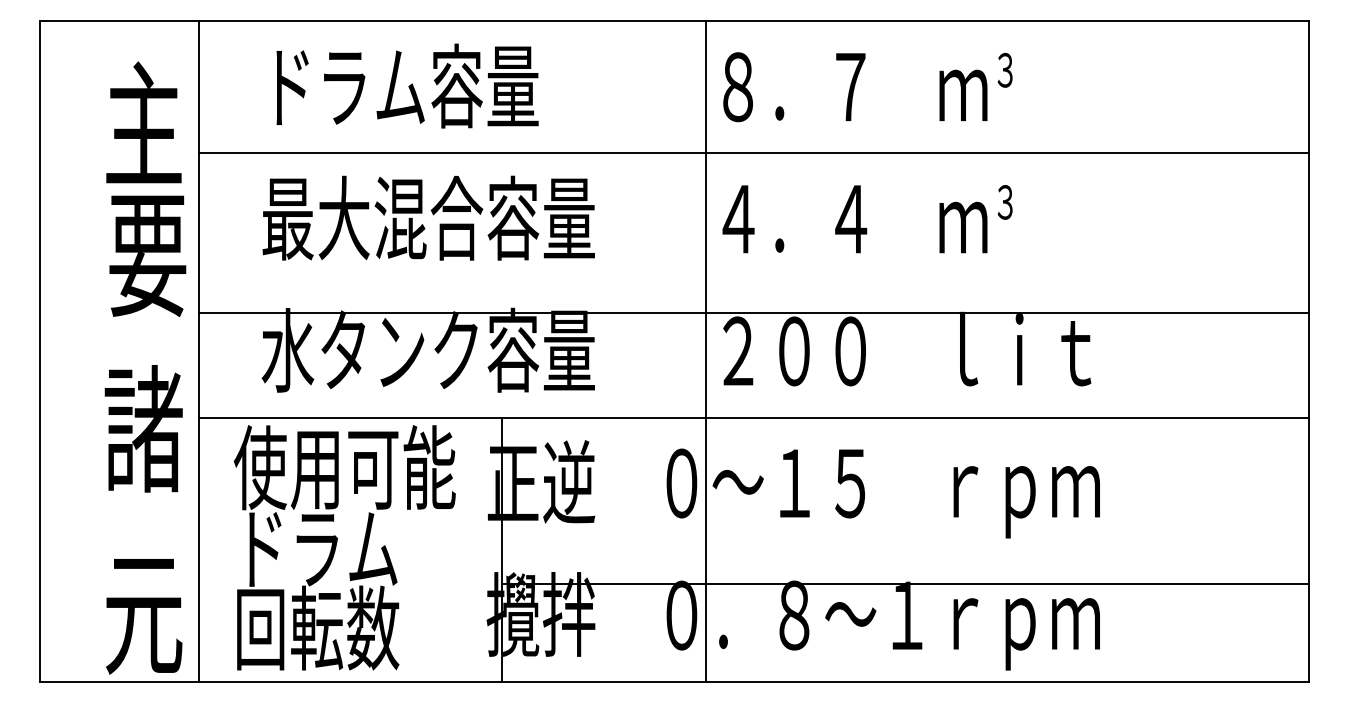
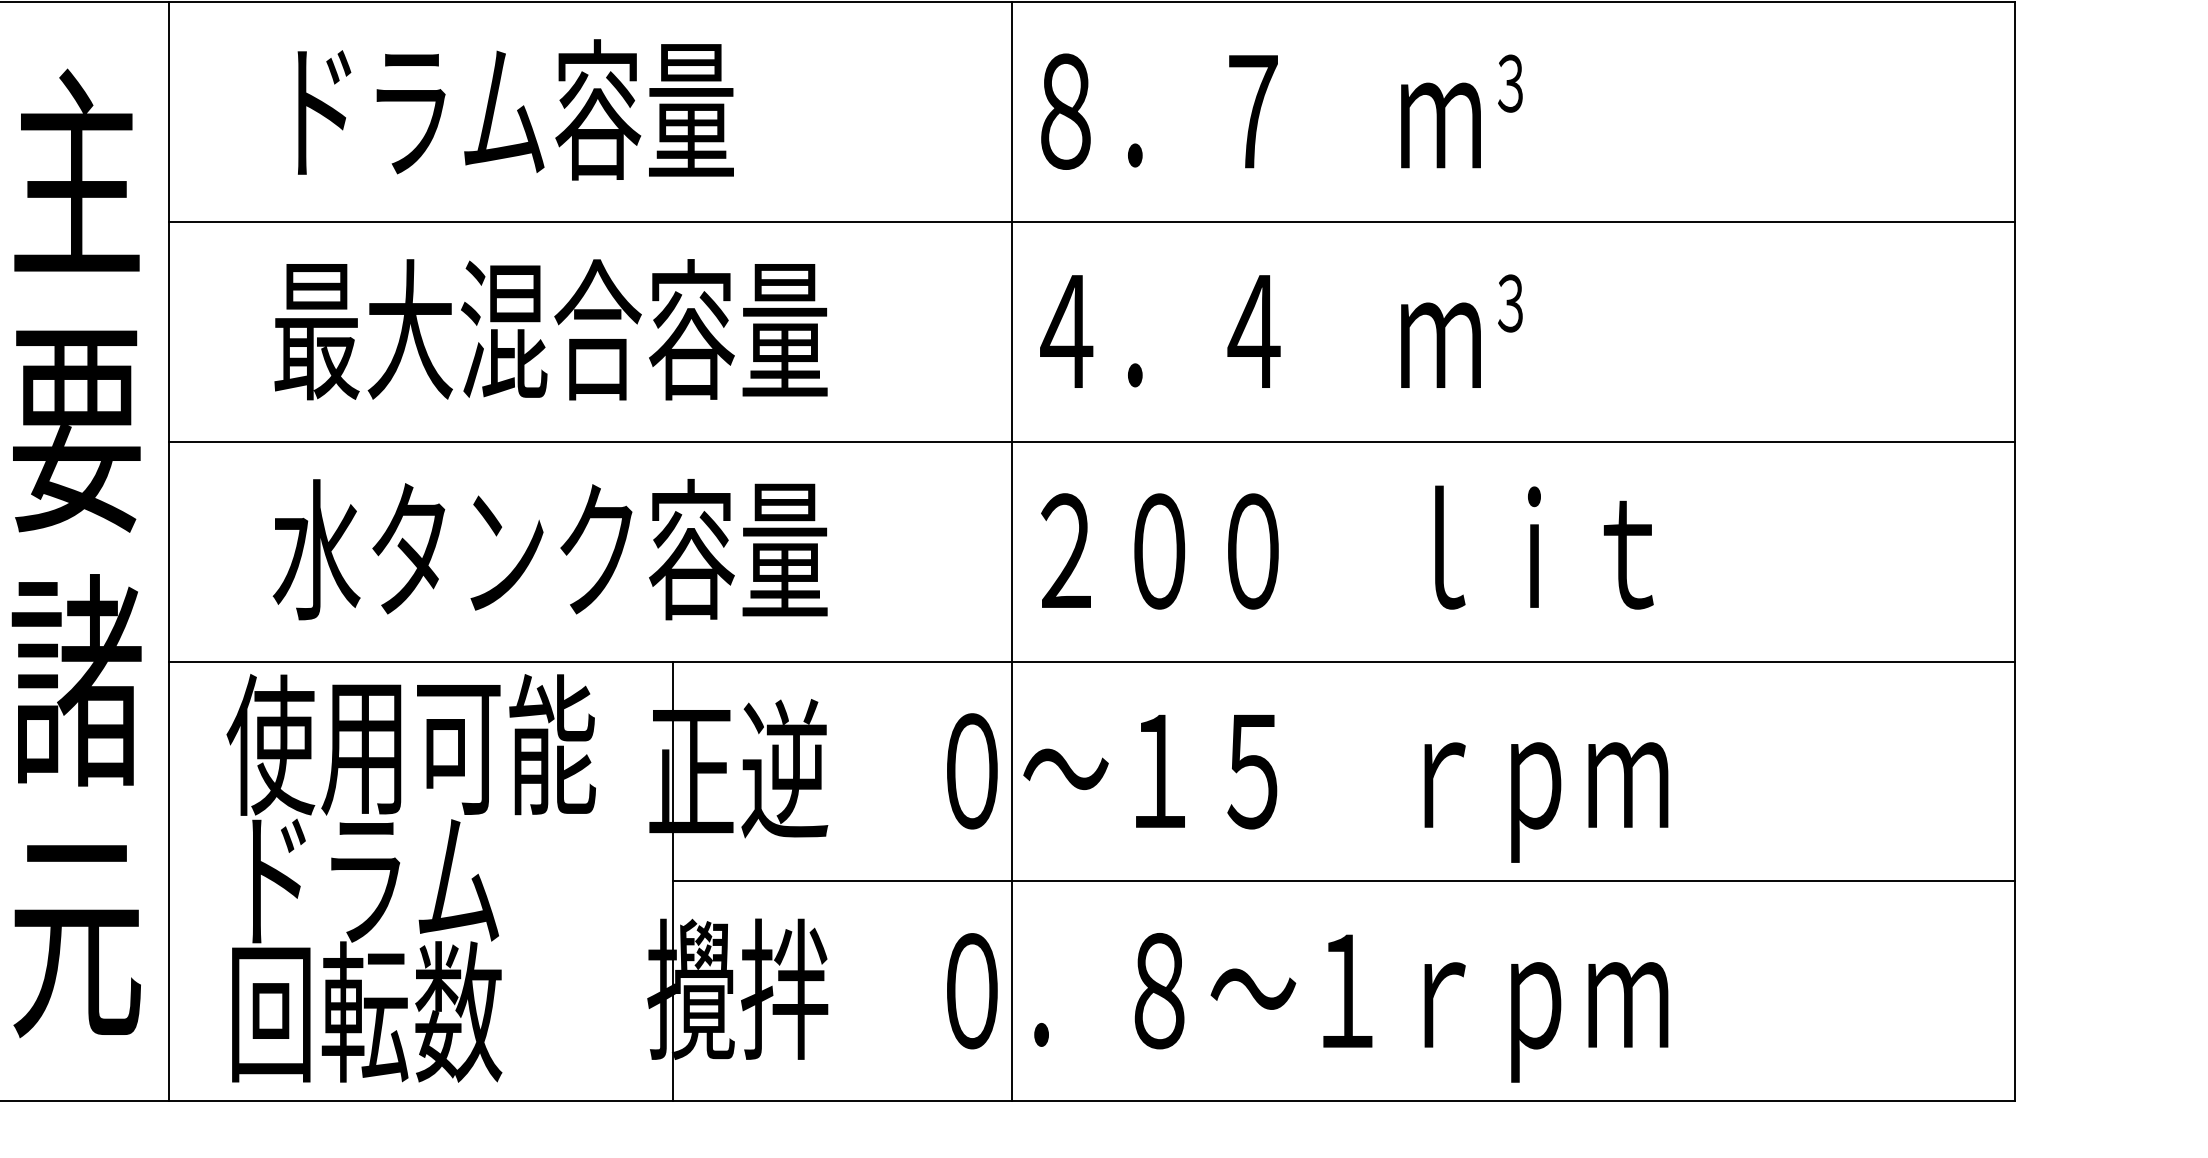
text: (147, 256) -> (76, 431), moved
line: (753, 313) -> (1091, 441), moved
line: (904, 583) -> (1342, 881), moved
text: (144, 616) -> (77, 941), moved

